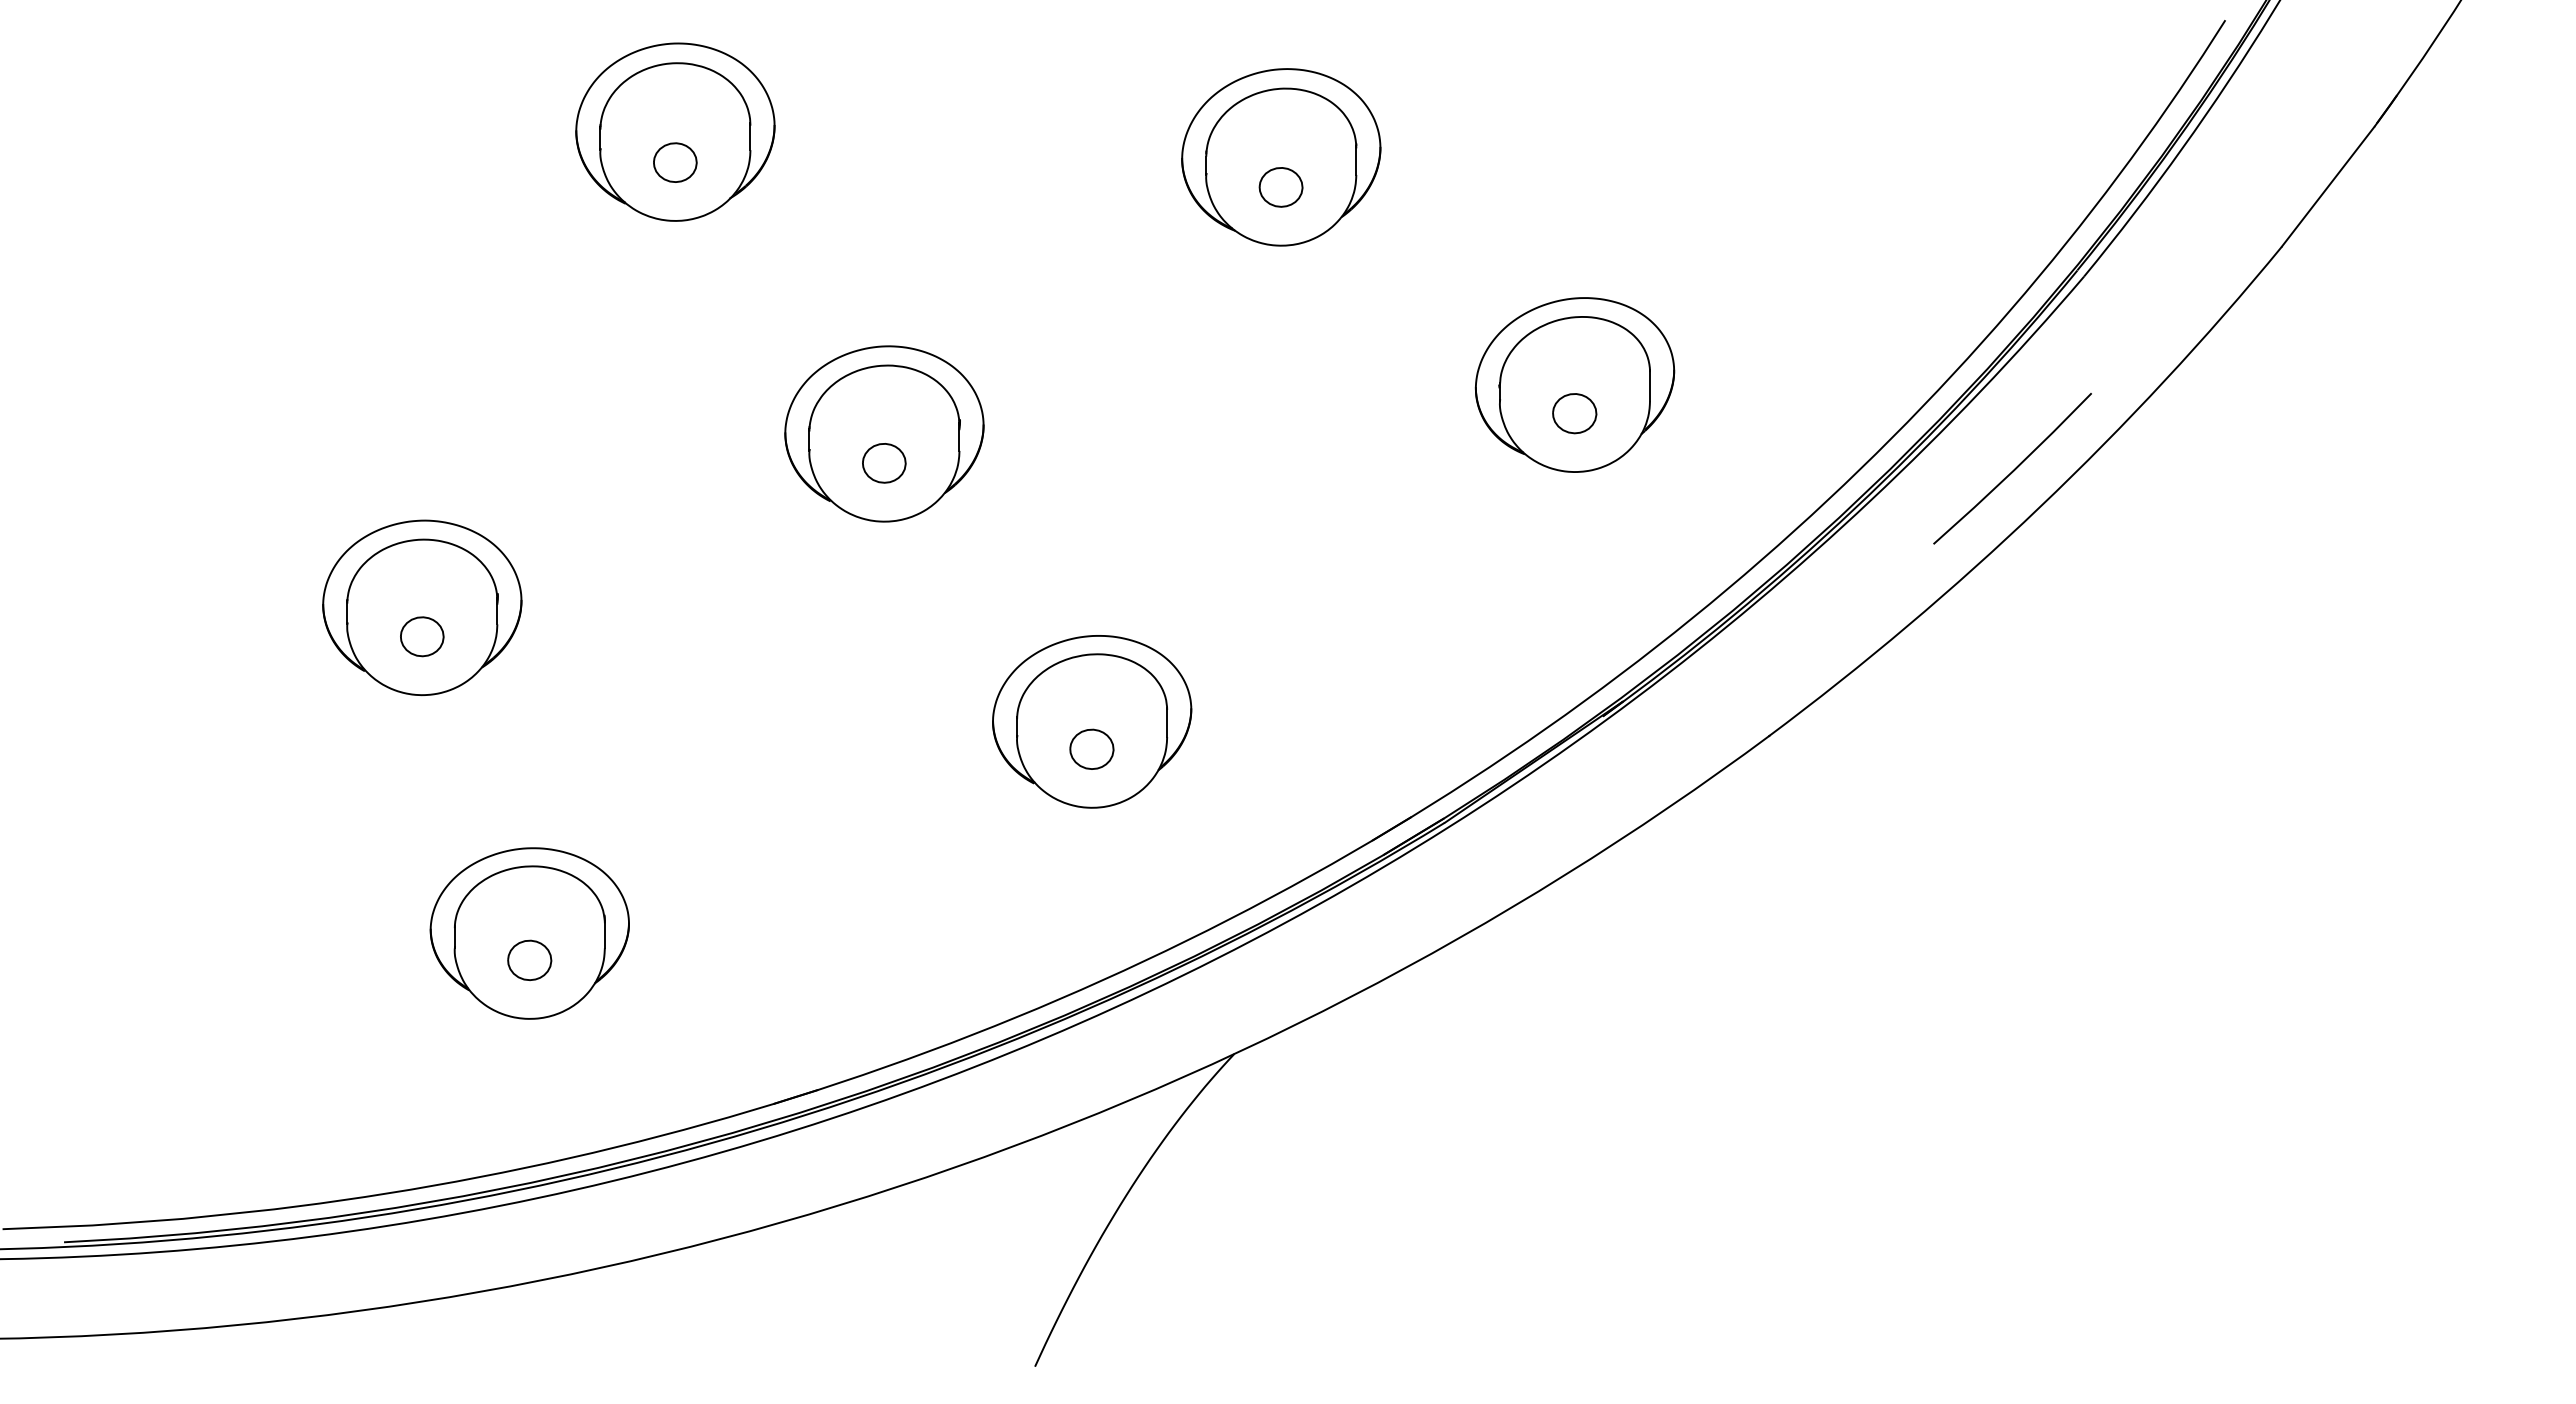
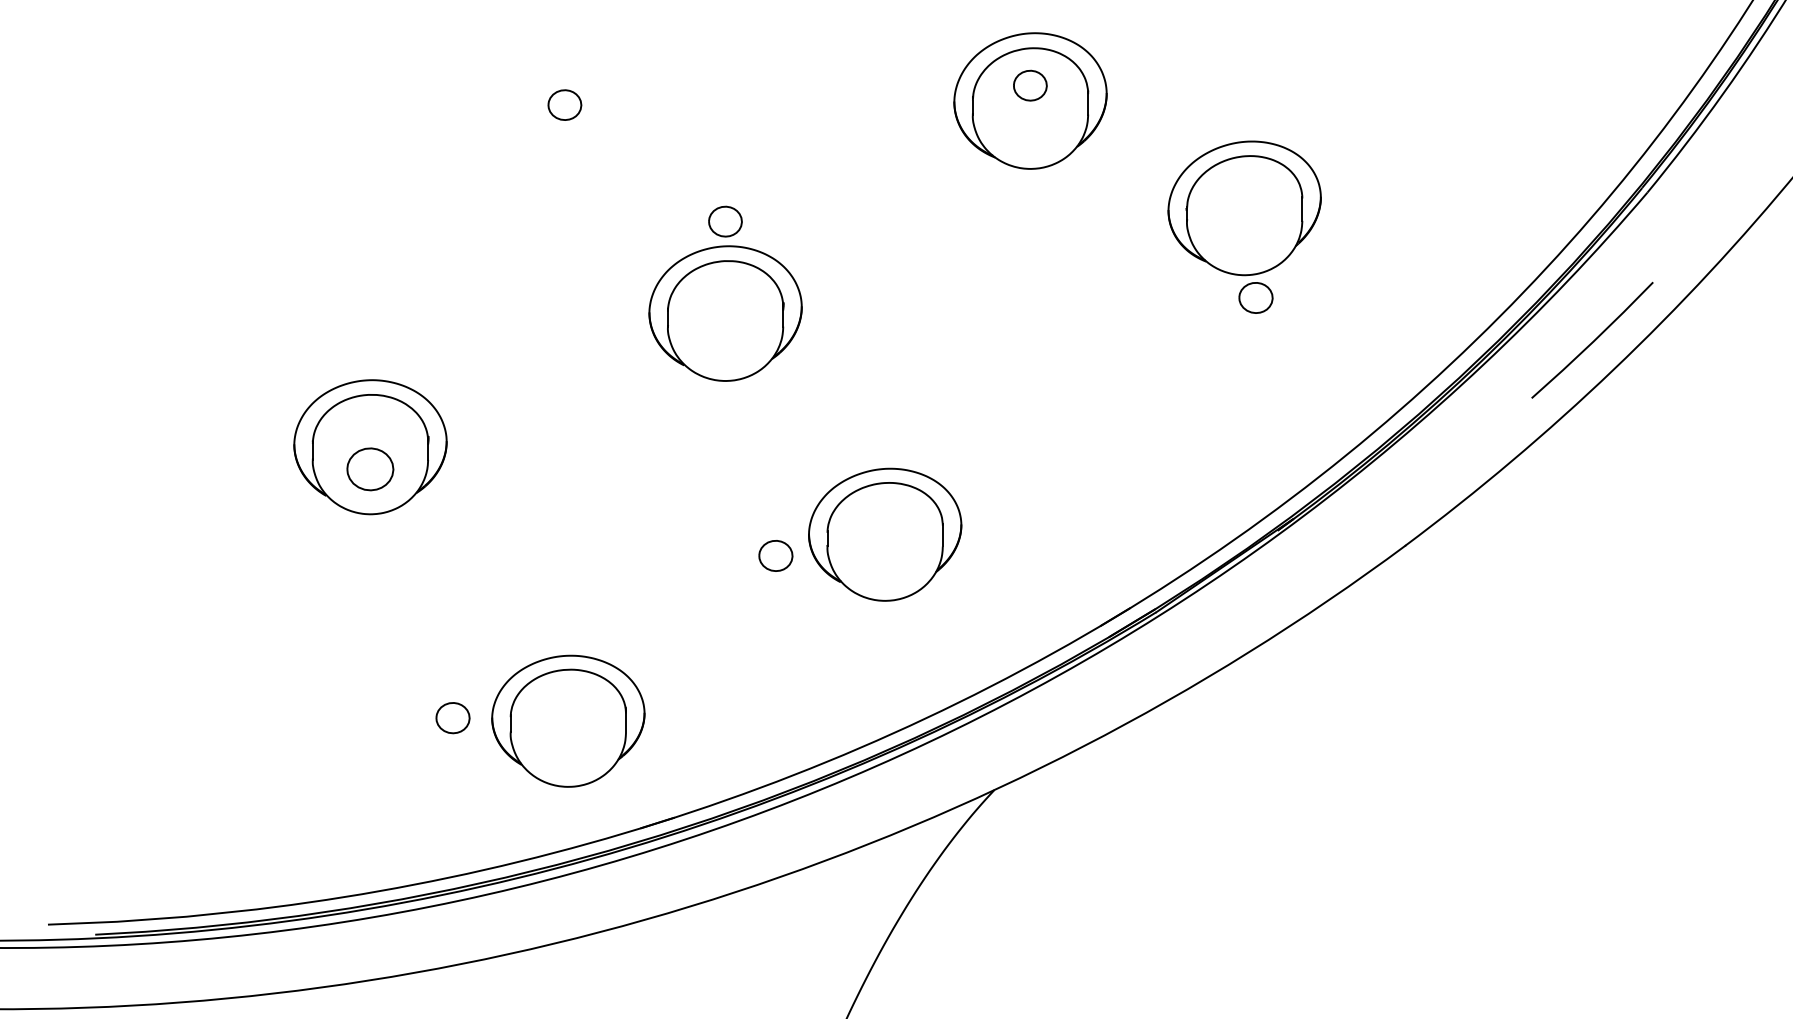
part: (675, 131) -> (565, 81), removed
part: (1280, 187) -> (1029, 85), moved
part: (1574, 384) -> (1244, 207), moved
part: (884, 463) -> (725, 221), moved
part: (422, 636) -> (370, 469), size x1.4
part: (1091, 748) -> (775, 555), moved
part: (529, 933) -> (568, 721), moved

